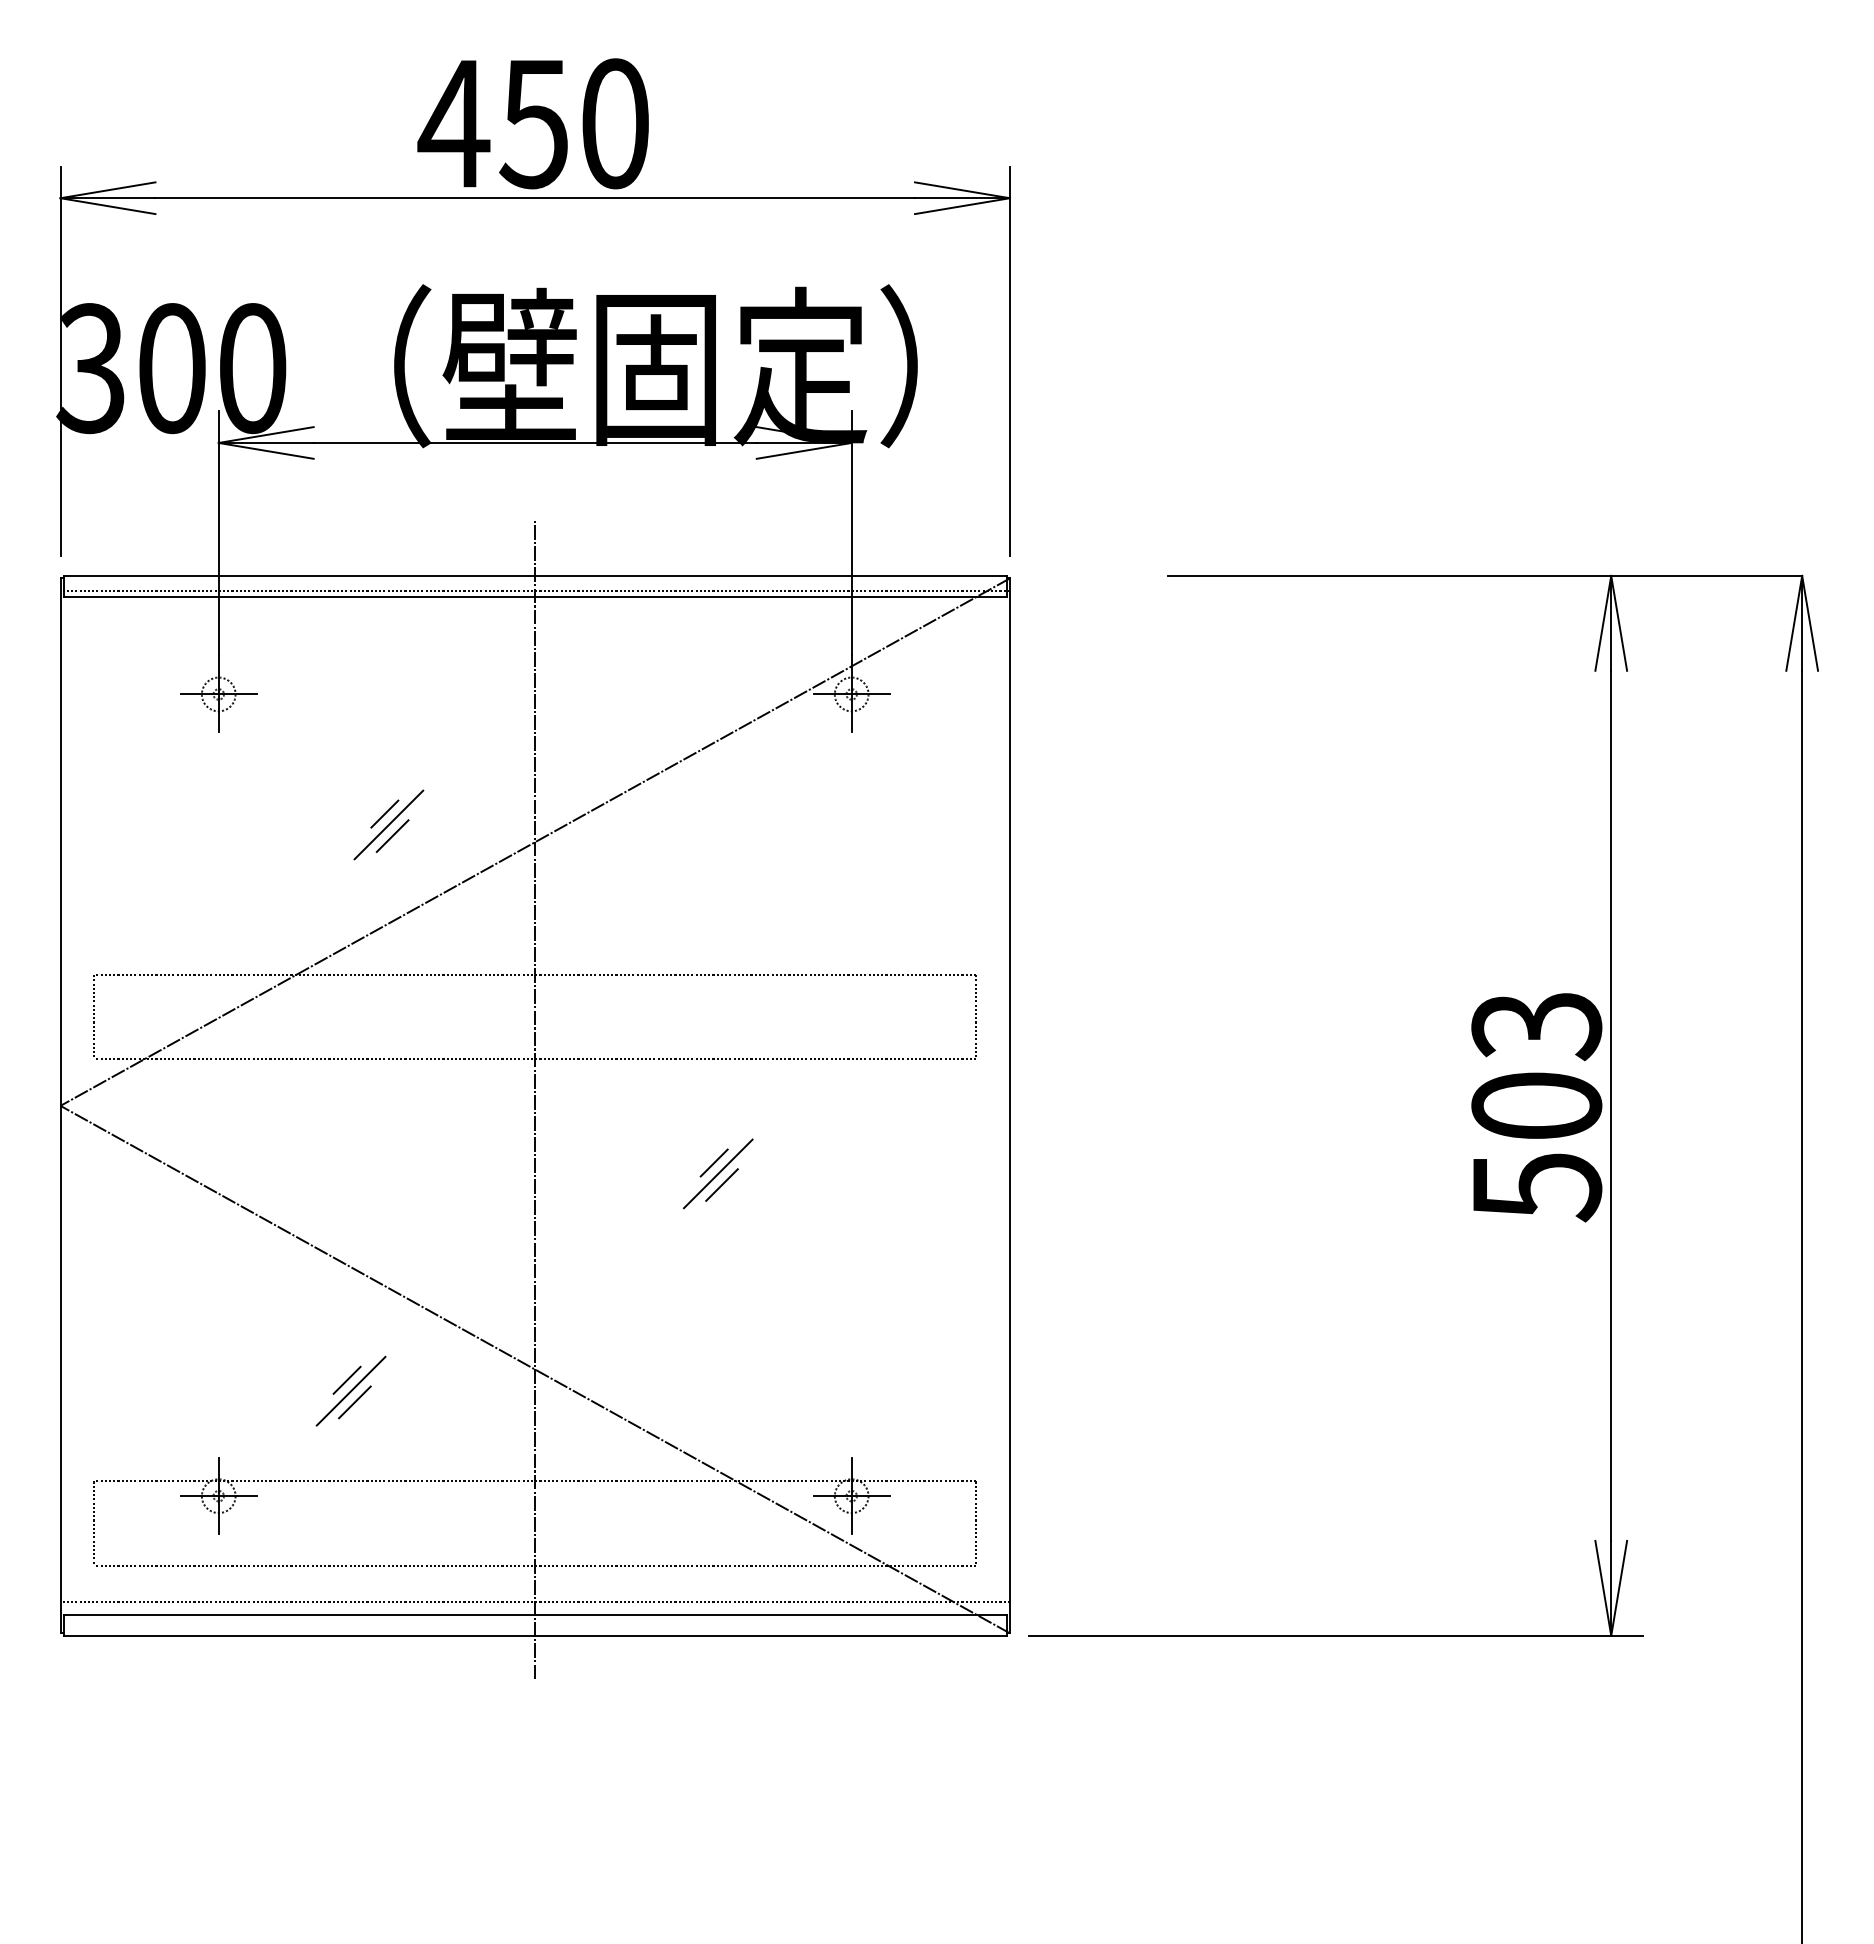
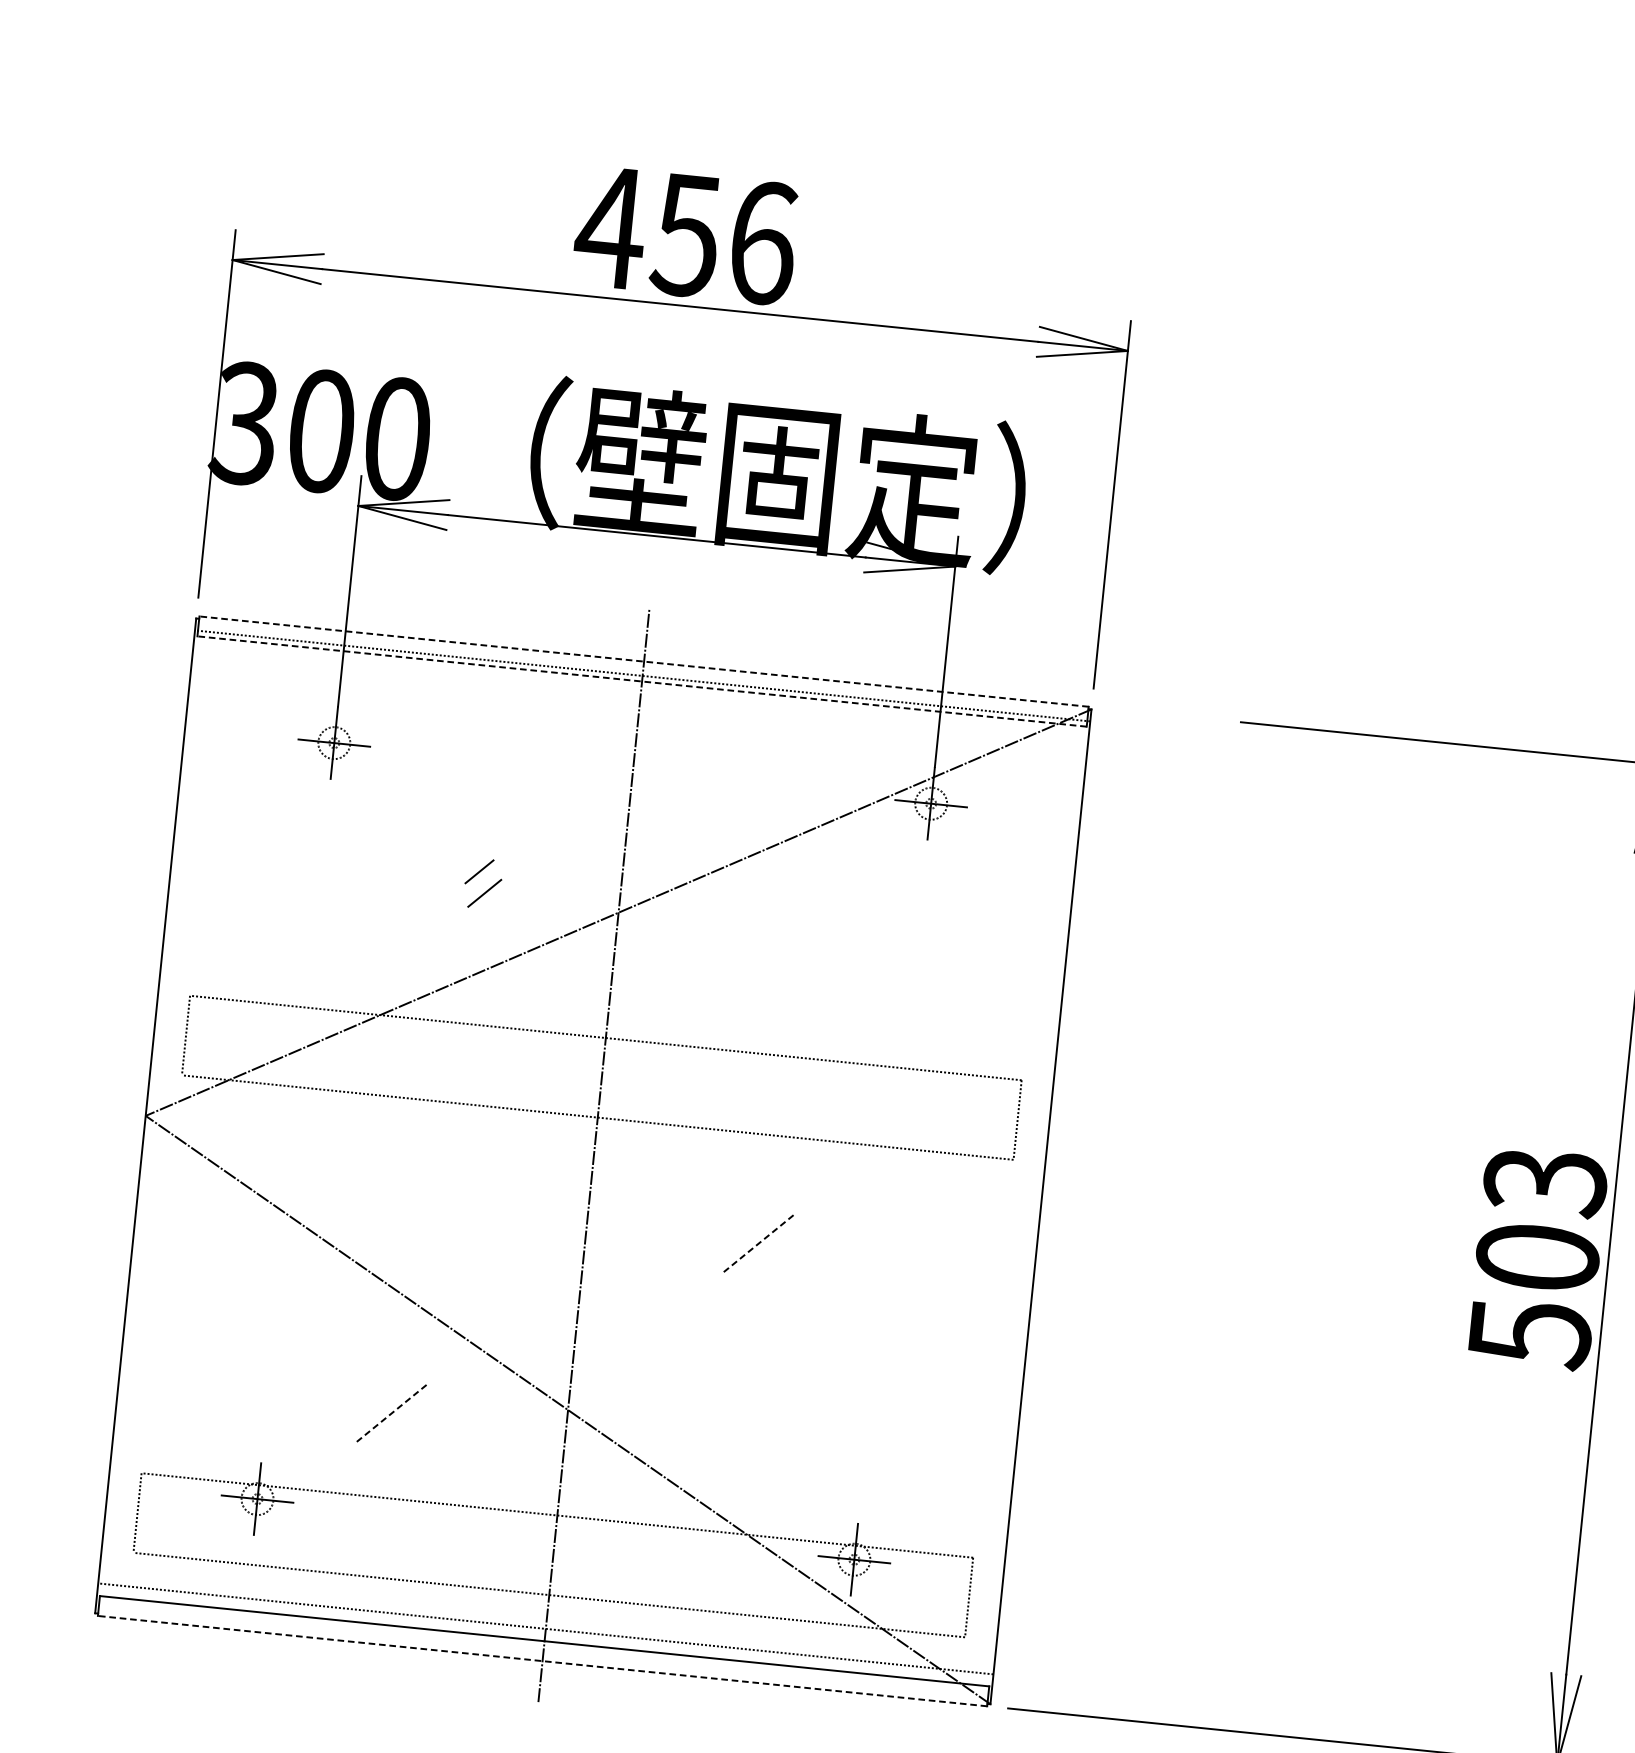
text: (615, 123) -> (763, 242), 450 -> 456
line: (535, 575) -> (644, 661), solid -> dashed
line: (535, 596) -> (642, 681), solid -> dashed
line: (388, 824) -> (481, 881), removed
line: (713, 1162) -> (756, 1231), removed
line: (718, 1173) -> (759, 1242), solid -> dashed
line: (721, 1184) -> (761, 1253), removed
line: (346, 1379) -> (389, 1401), removed
line: (351, 1390) -> (392, 1412), solid -> dashed
line: (354, 1402) -> (394, 1423), removed
line: (535, 1635) -> (542, 1660), solid -> dashed

